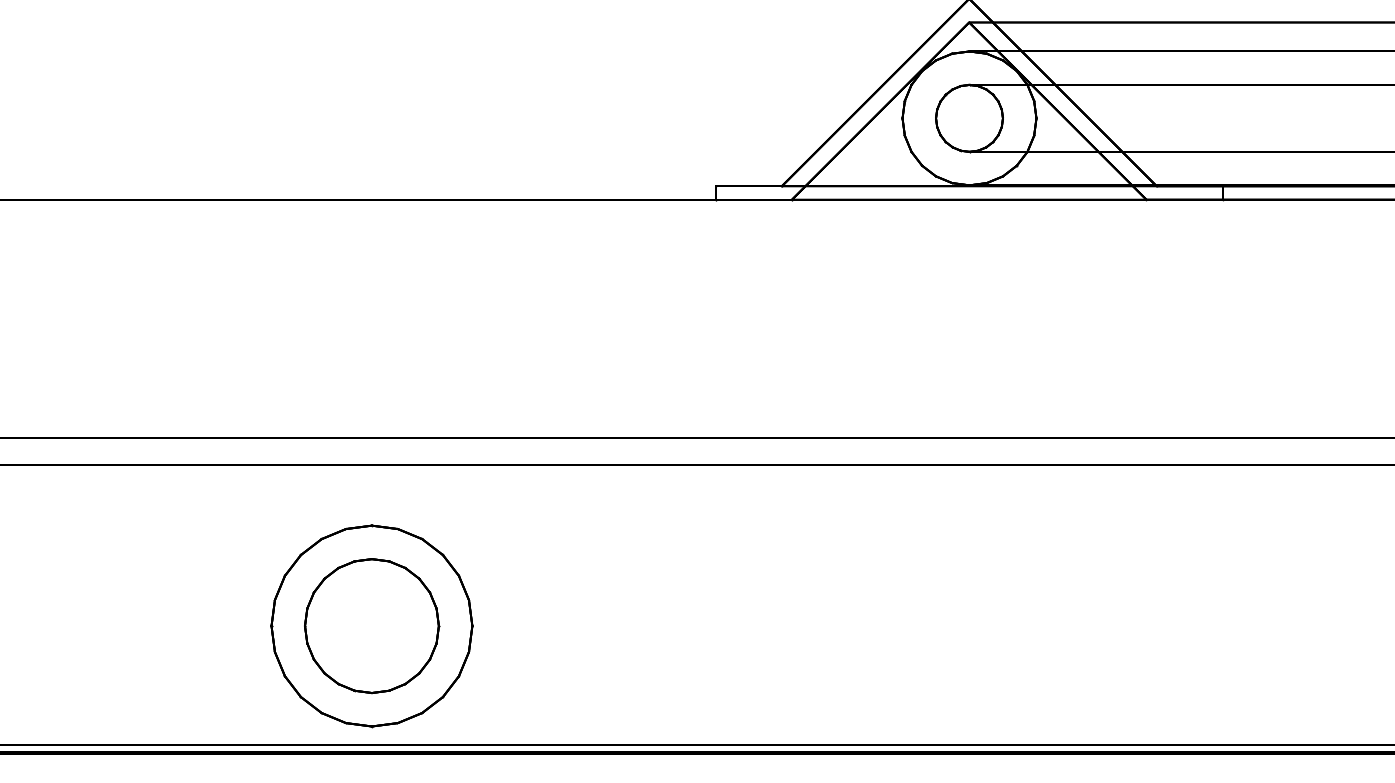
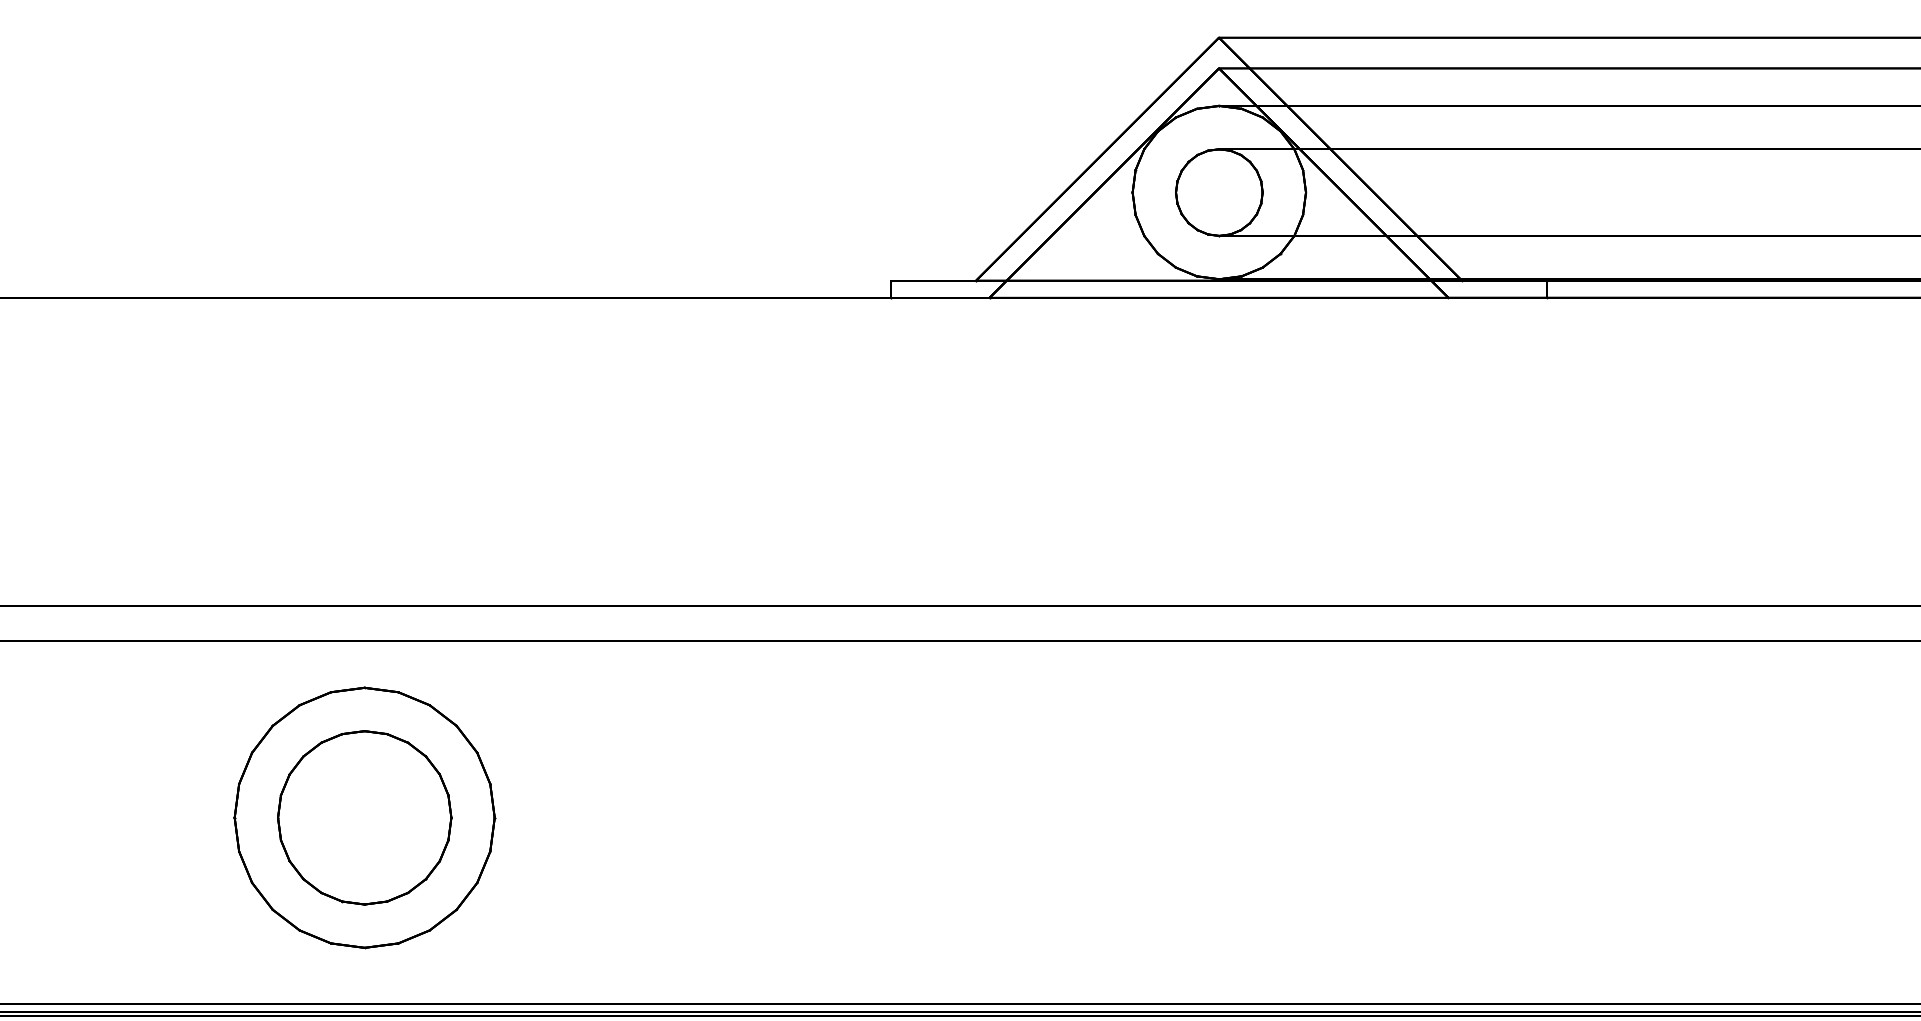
part: (371, 625) -> (364, 817), moved

